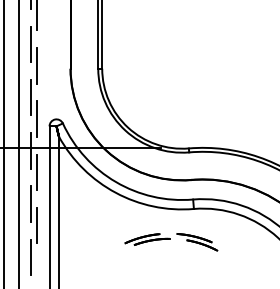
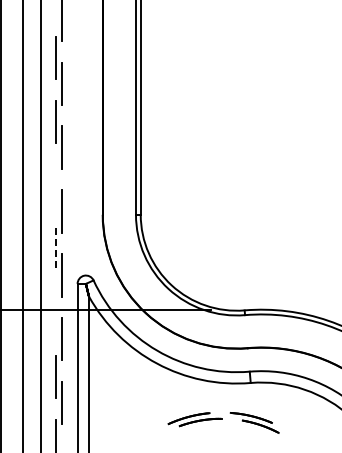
line: (31, 44) -> (55, 185), removed
line: (31, 98) -> (55, 250), solid -> dashed
line: (31, 151) -> (55, 313), removed

